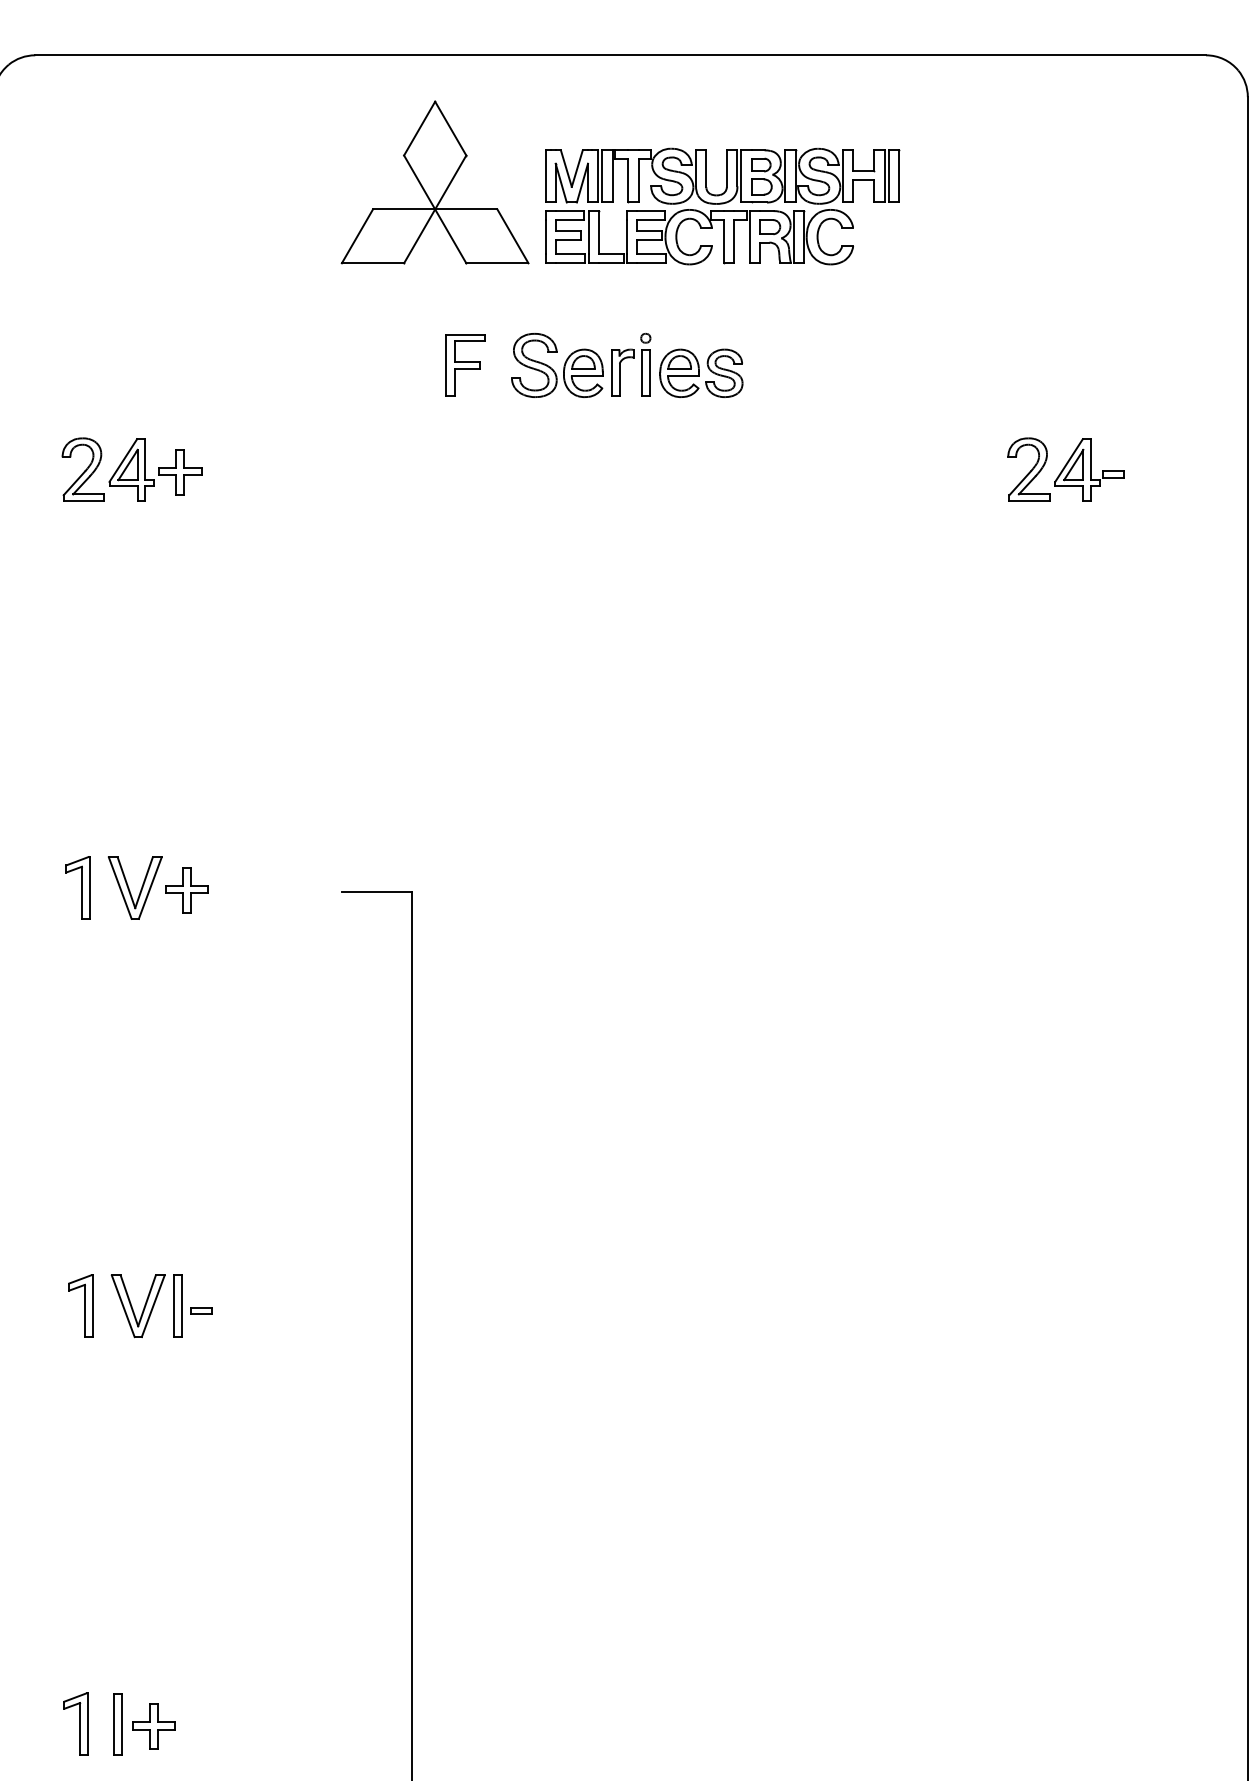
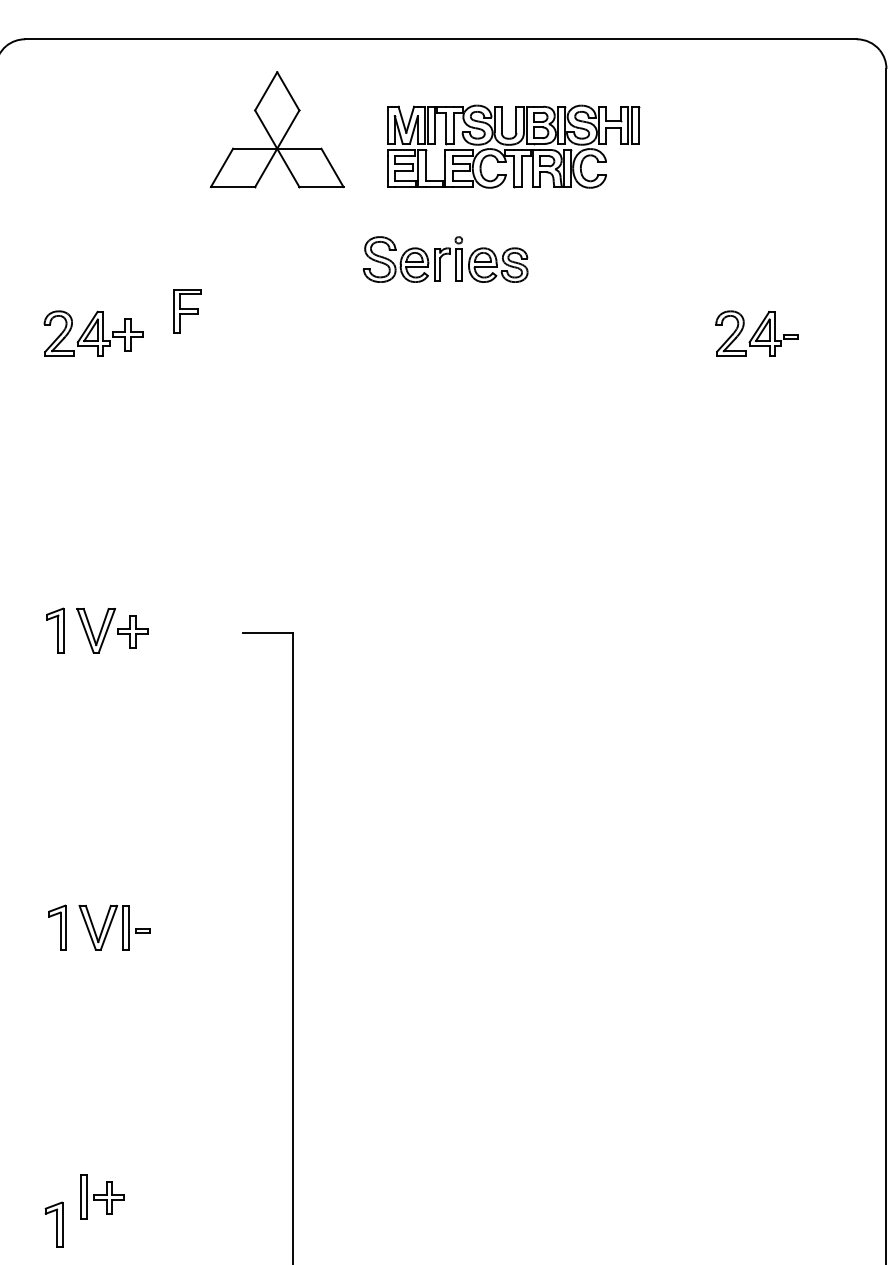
part: (435, 182) -> (277, 129), moved
part: (465, 365) -> (187, 311), moved
part: (144, 1723) -> (102, 1196), moved

